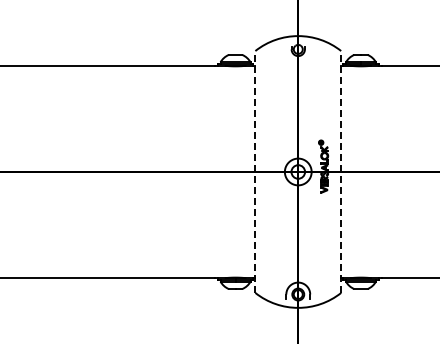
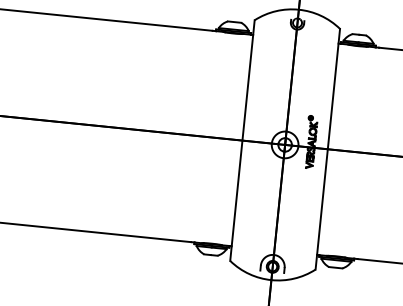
line: (255, 171) -> (242, 140), dashed -> solid
line: (341, 171) -> (328, 148), dashed -> solid

